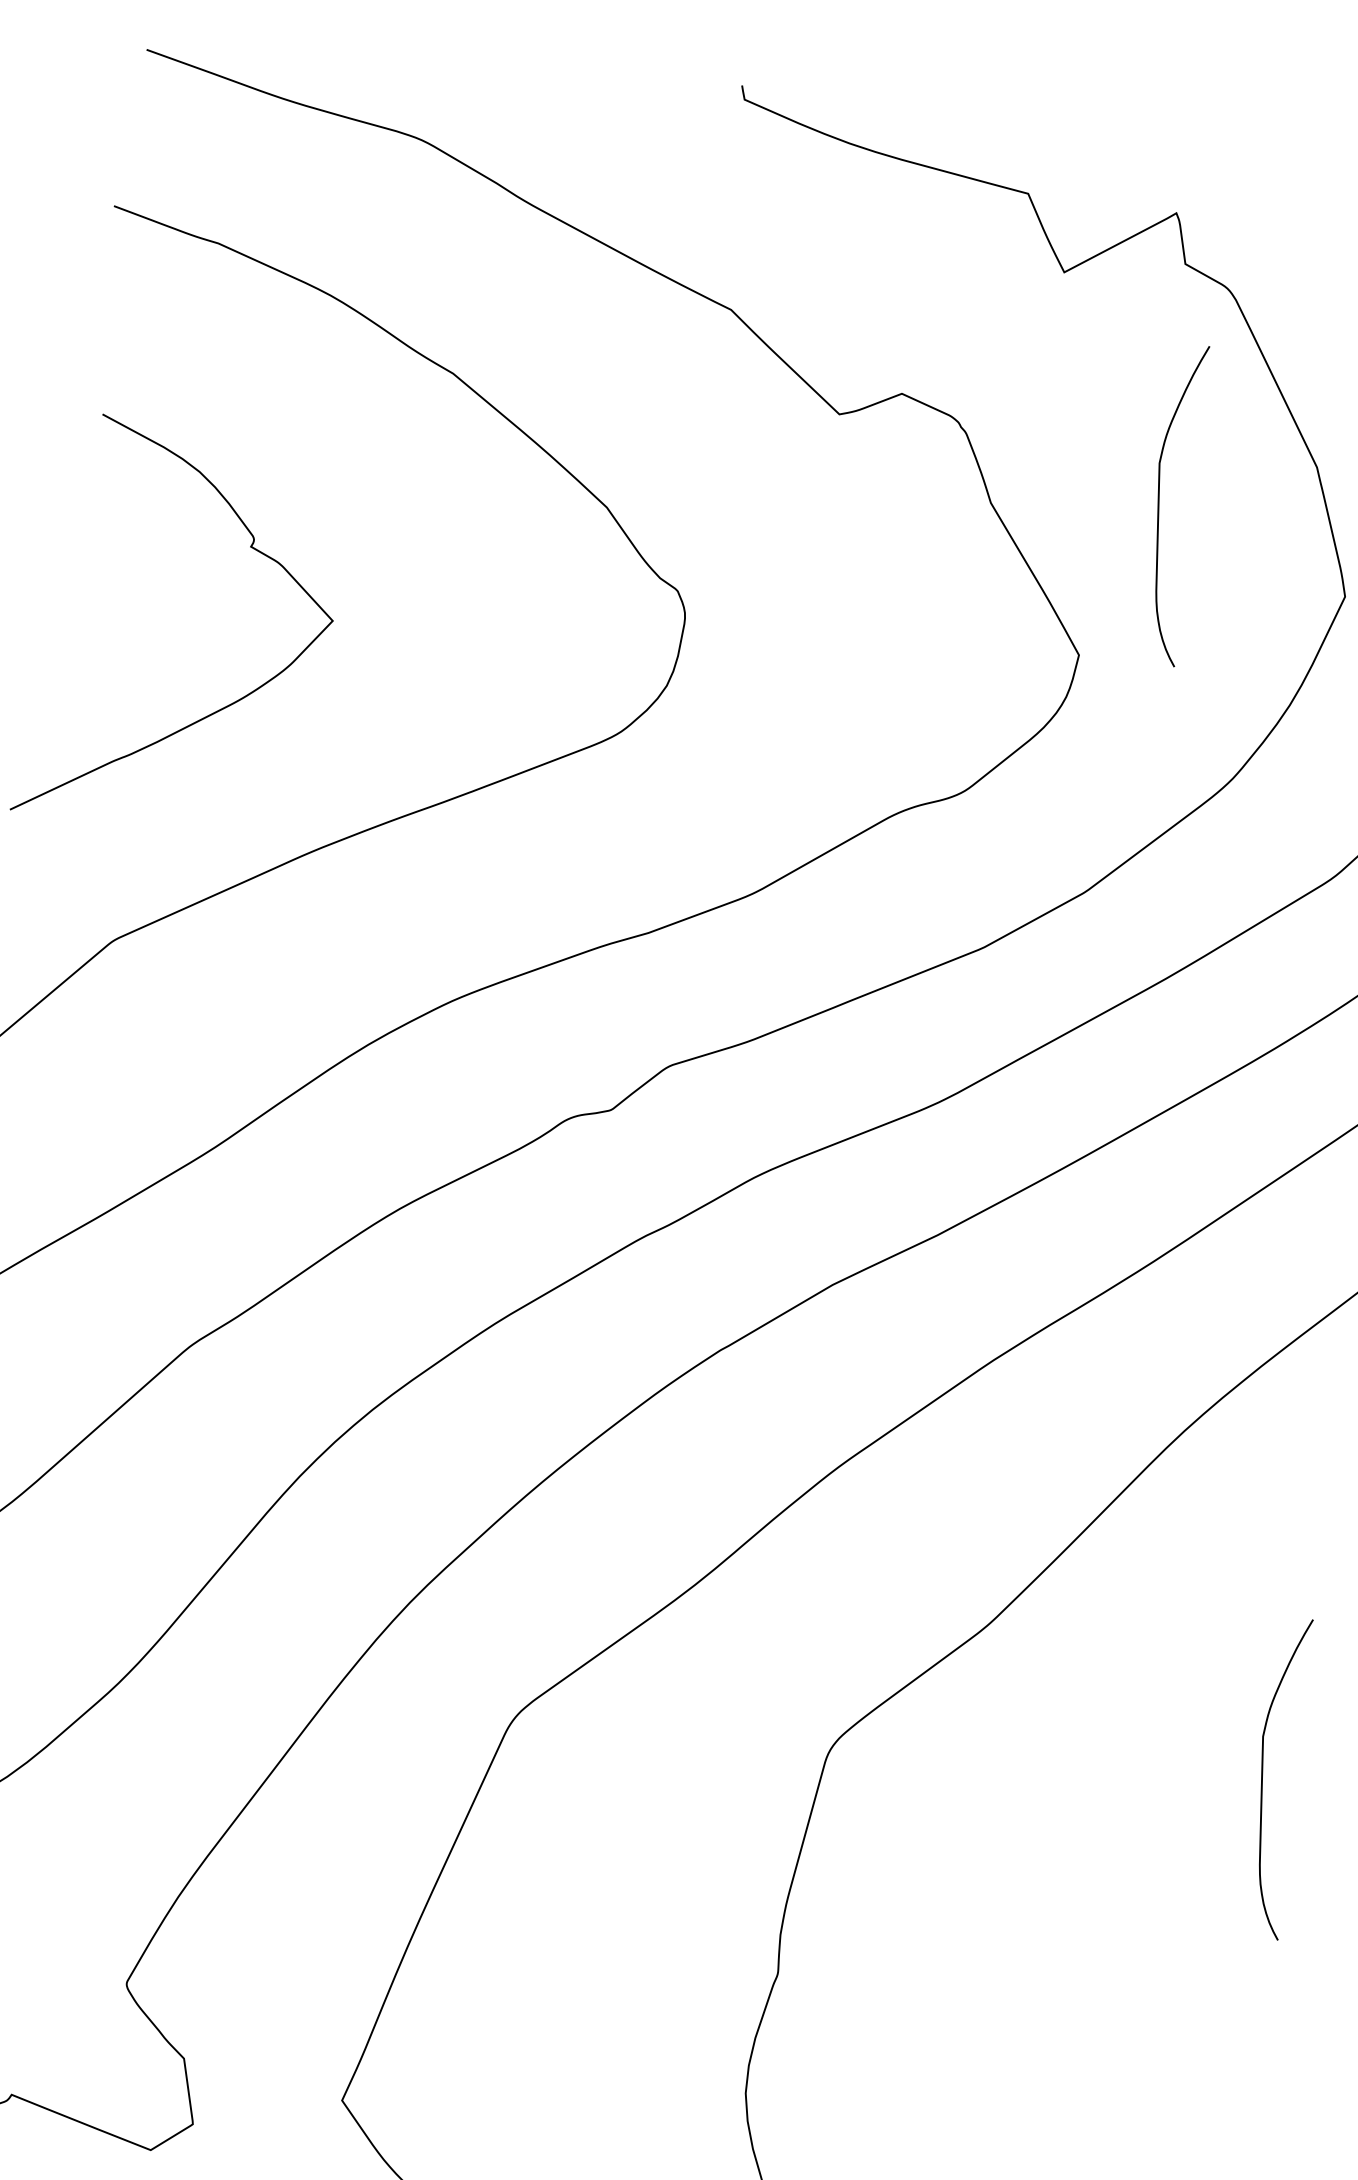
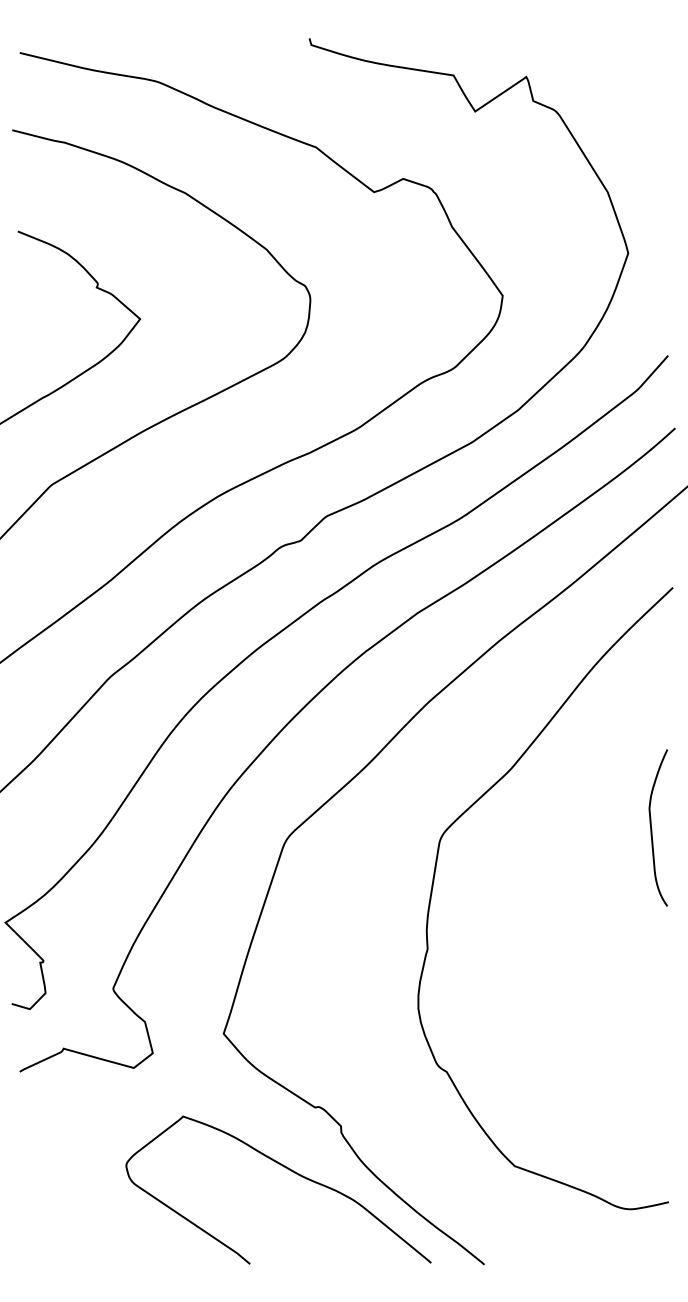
curve: (1161, 506) -> (534, 219), removed

